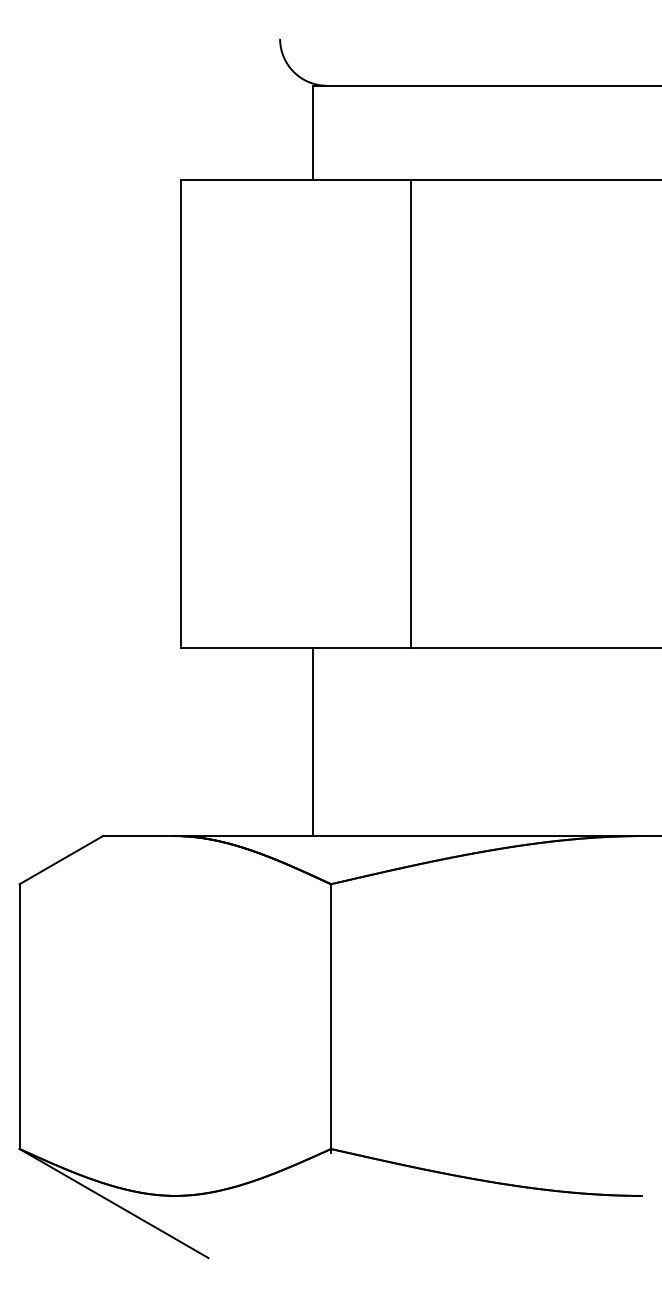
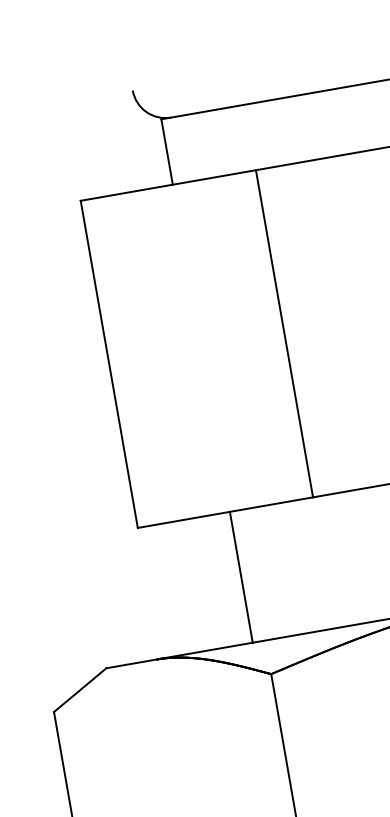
line: (411, 413) -> (284, 333), moved

